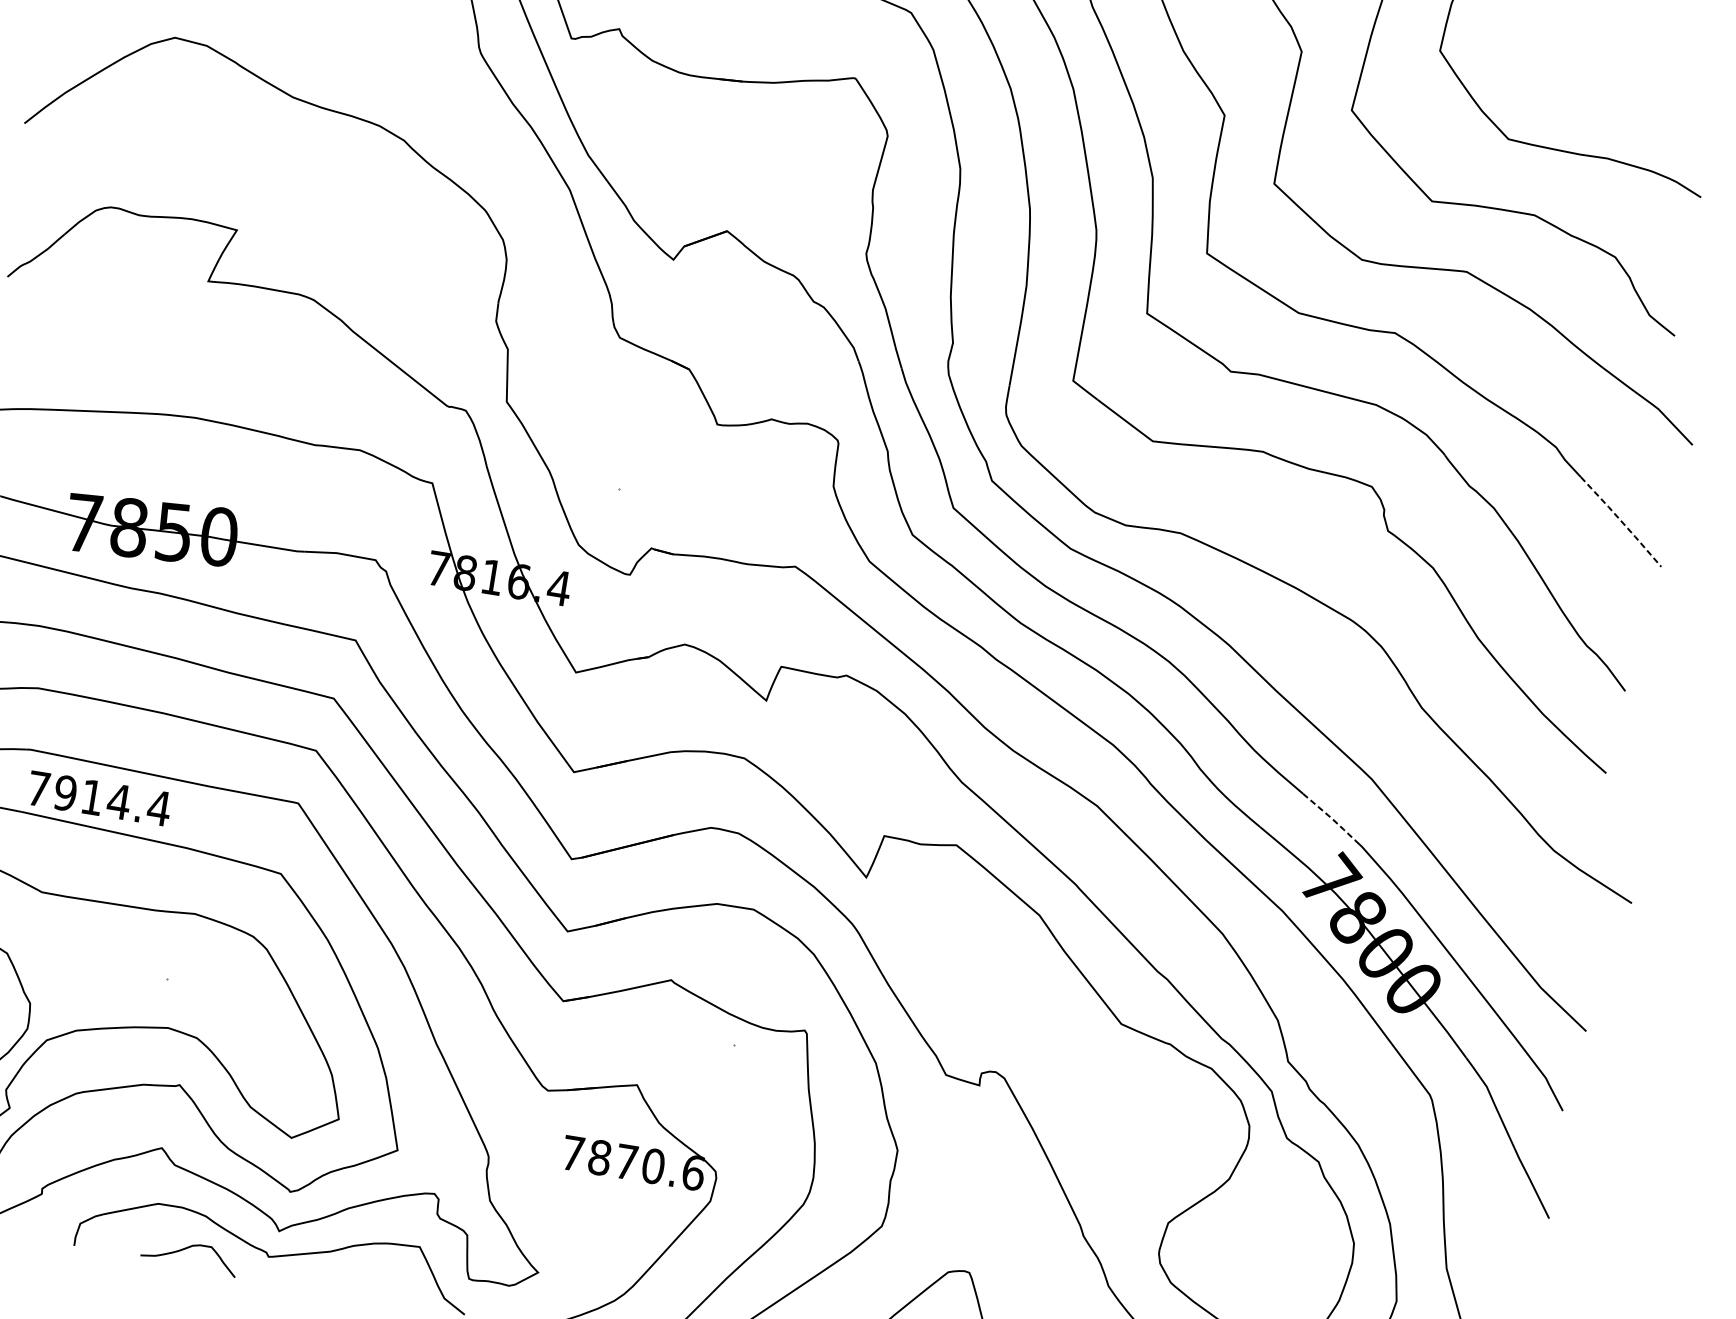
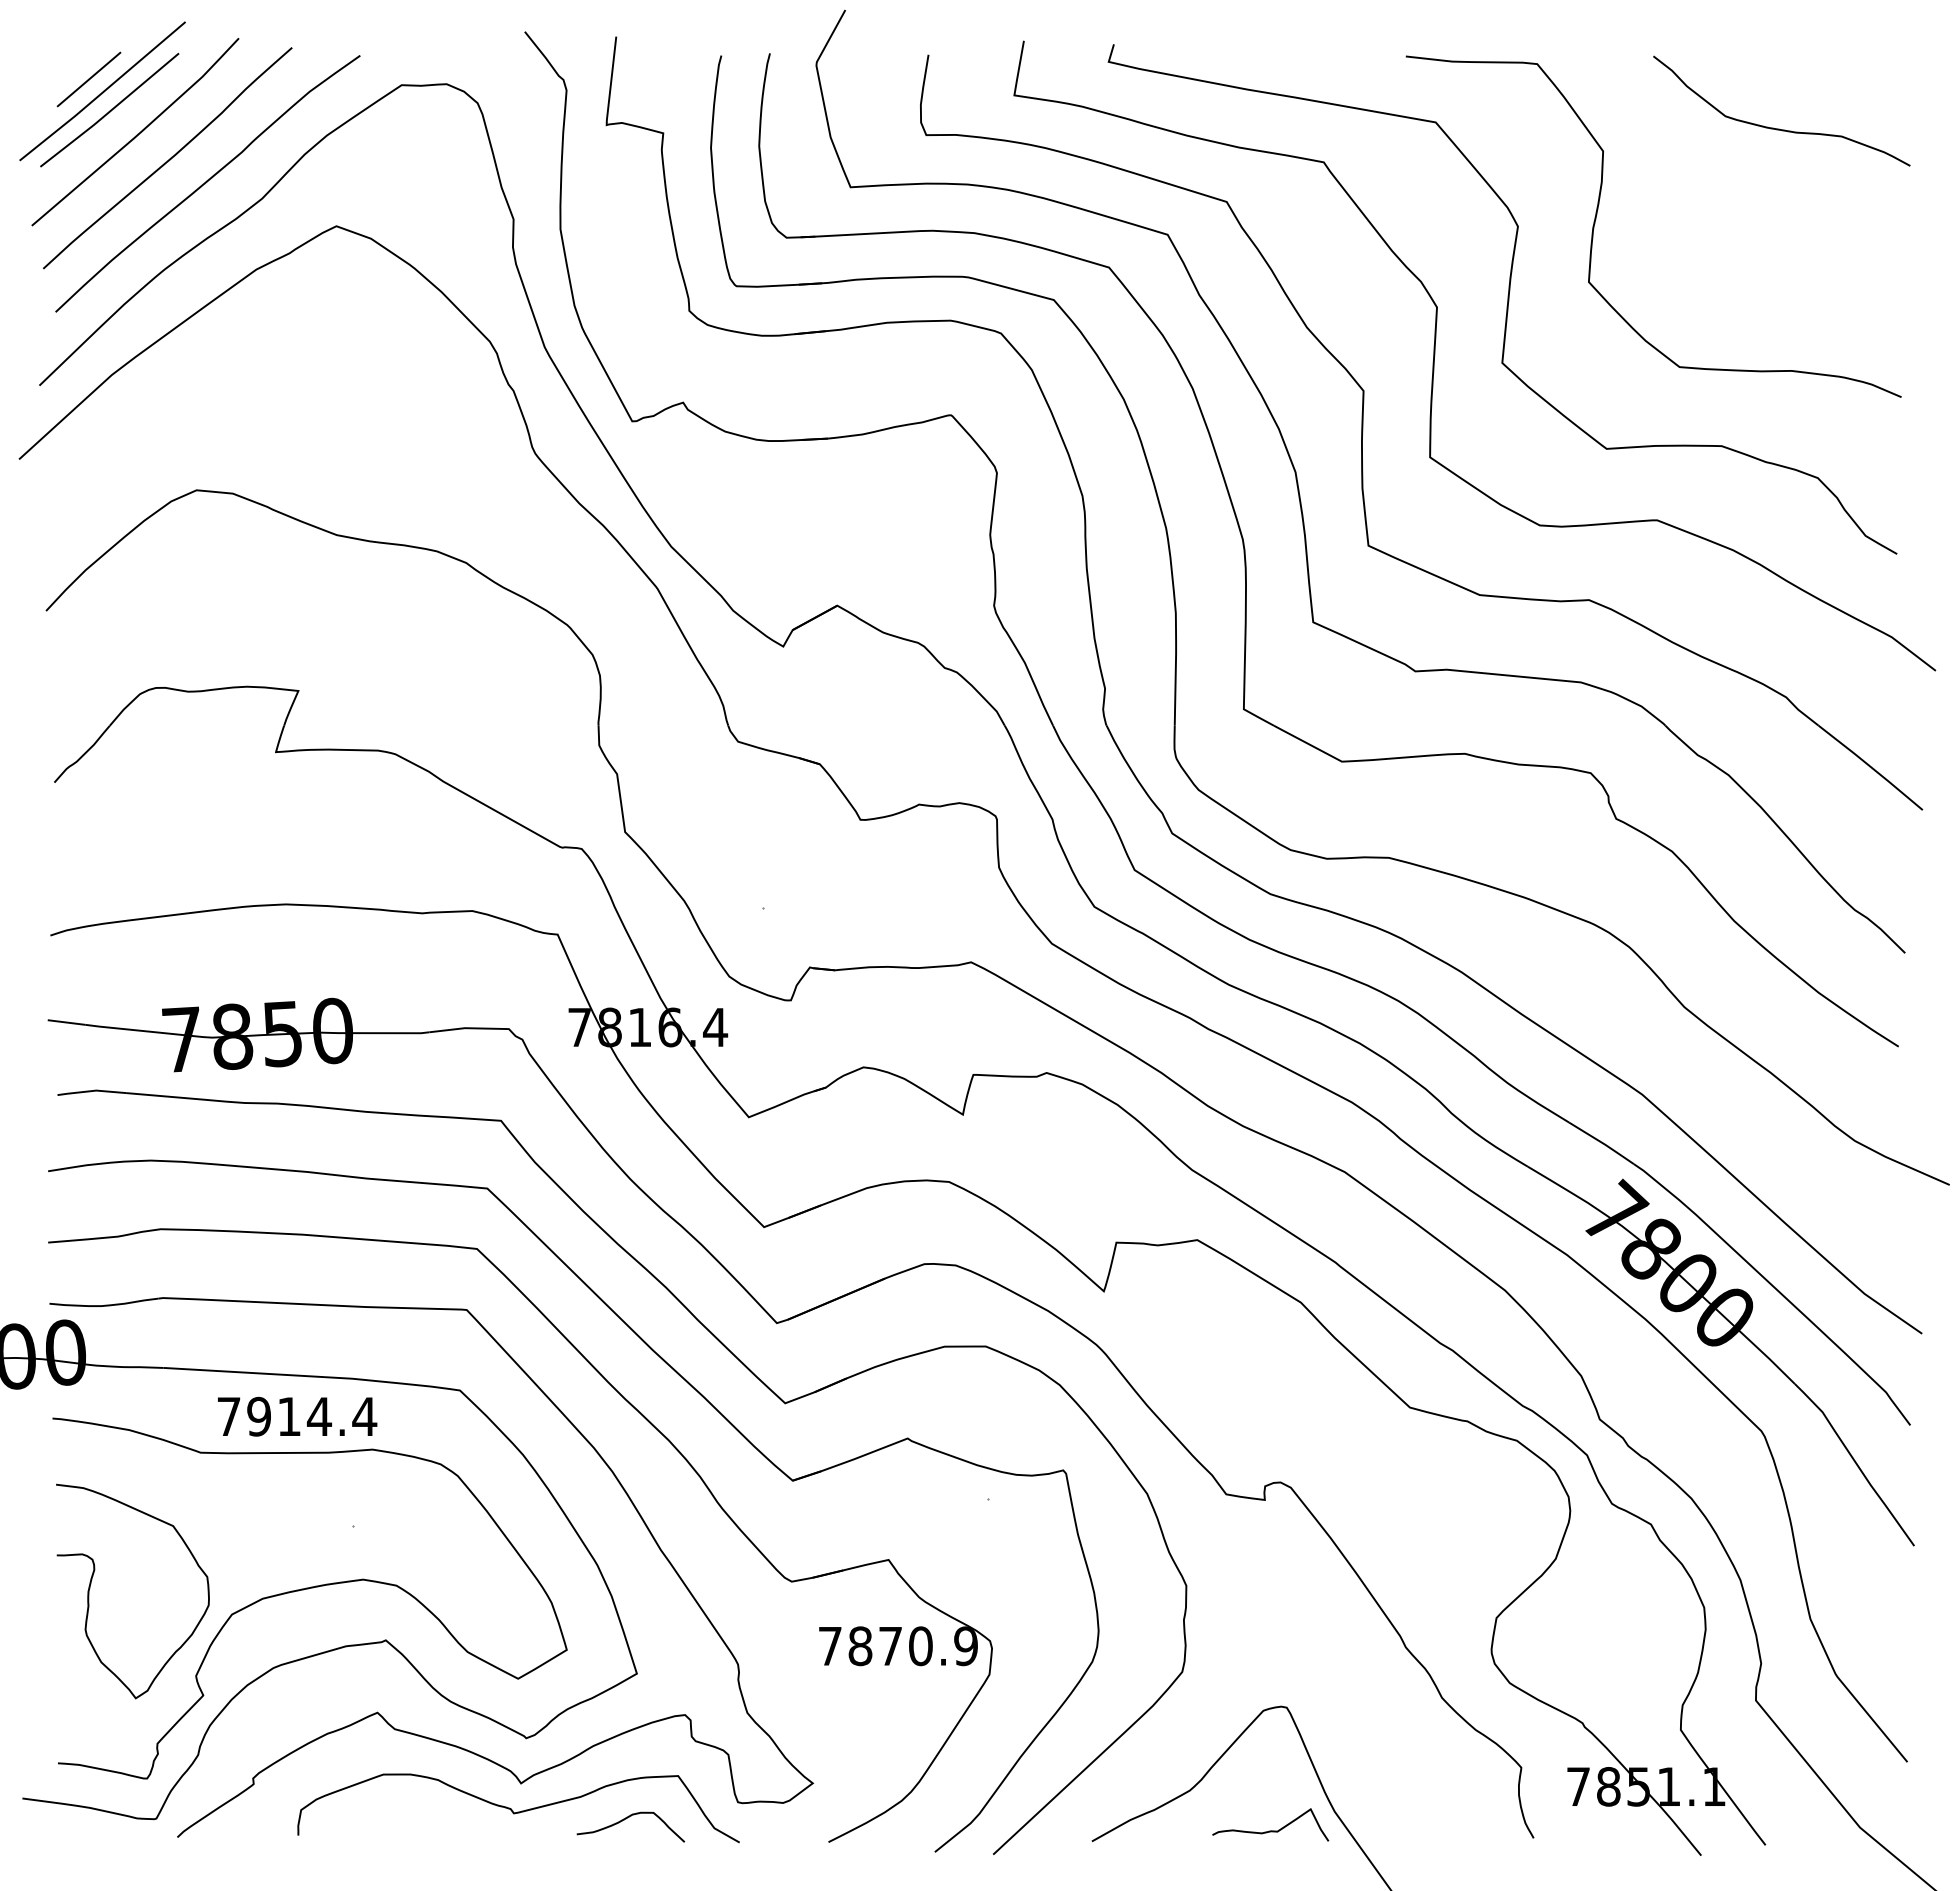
line: (1621, 521) -> (1871, 767), dashed -> solid
text: (99, 798) -> (297, 1416), moved
line: (1329, 817) -> (1602, 1143), dashed -> solid
text: (693, 1173) -> (966, 1646), 7870.6 -> 7870.9
curve: (186, 1249) -> (626, 1819), moved

